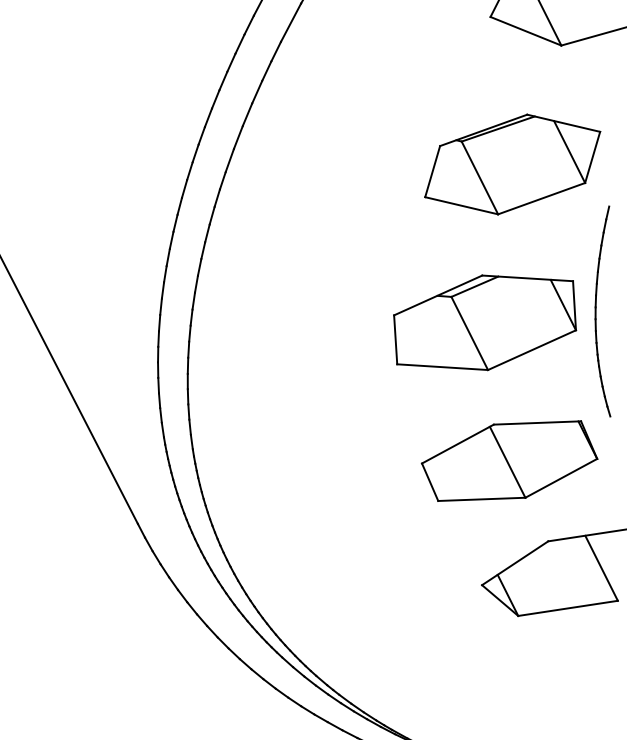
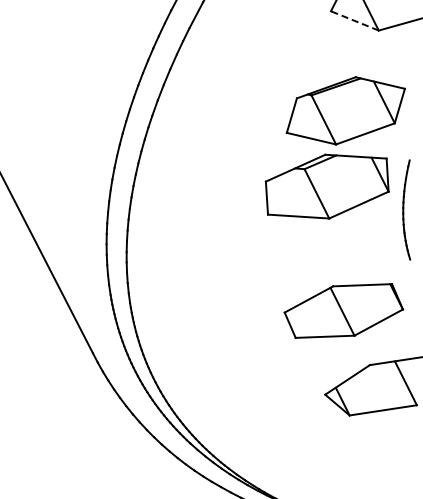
line: (525, 30) -> (354, 20), solid -> dashed
part: (602, 310) -> (406, 209), size x0.7
part: (483, 322) -> (326, 186), moved

